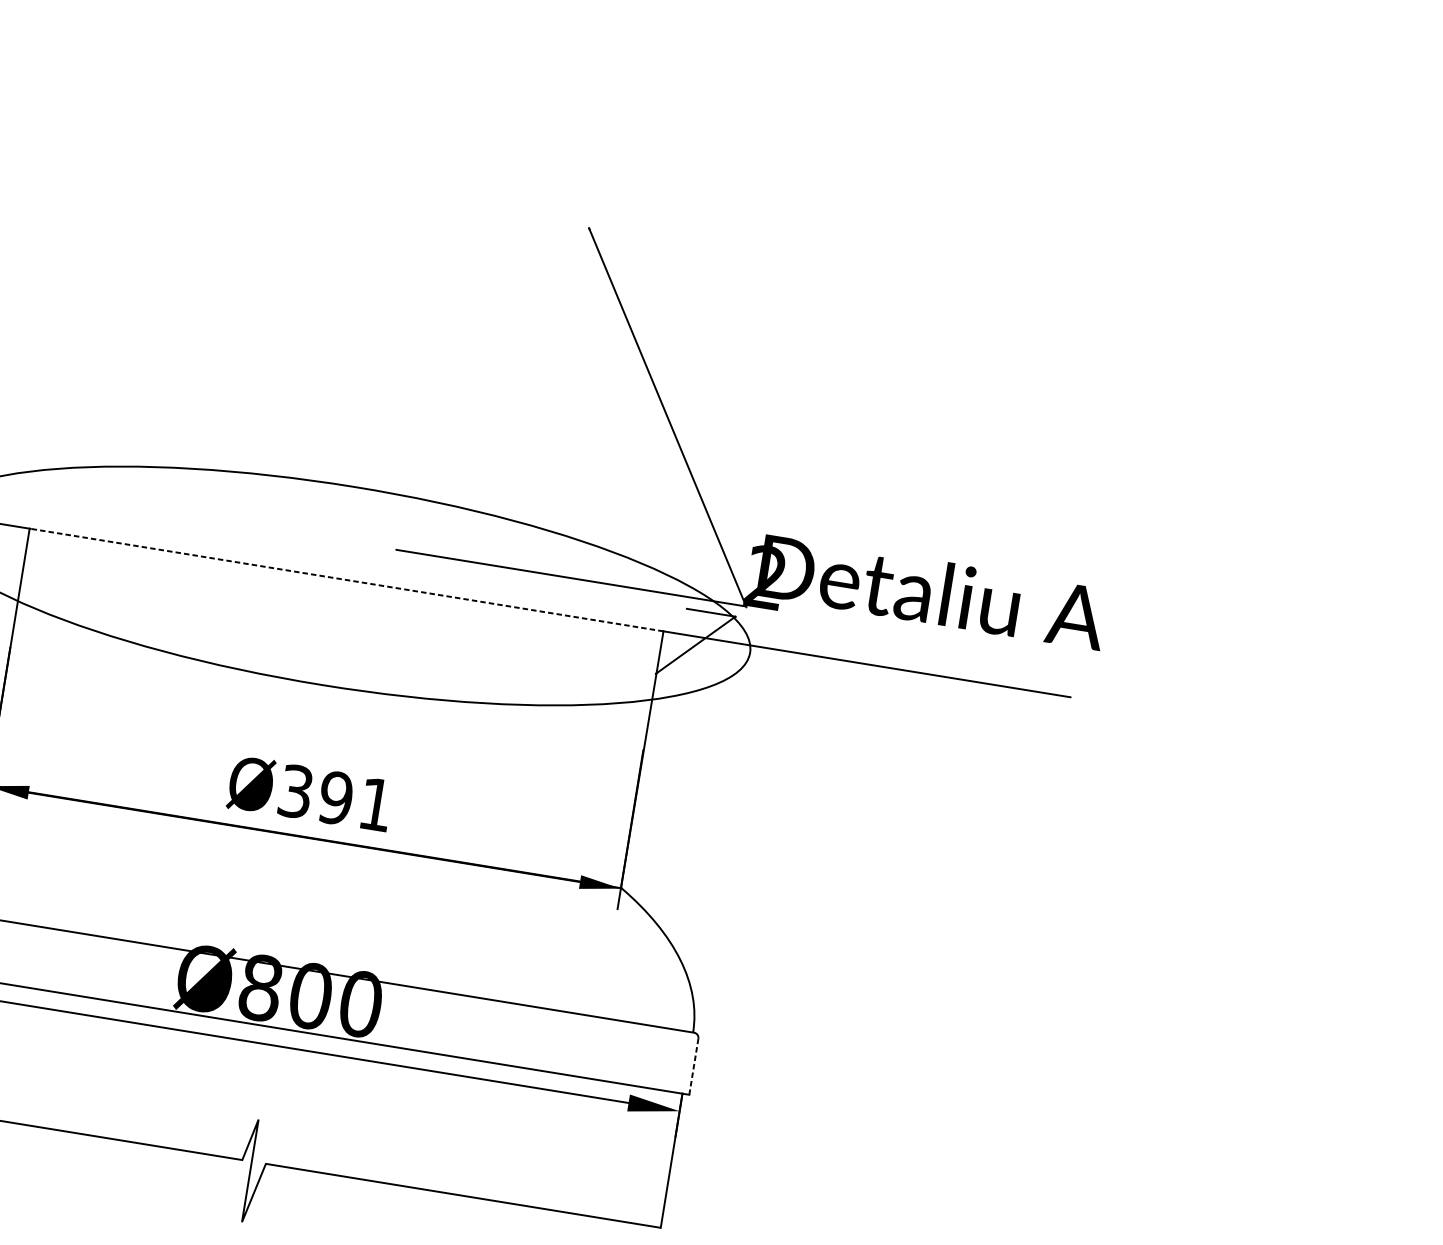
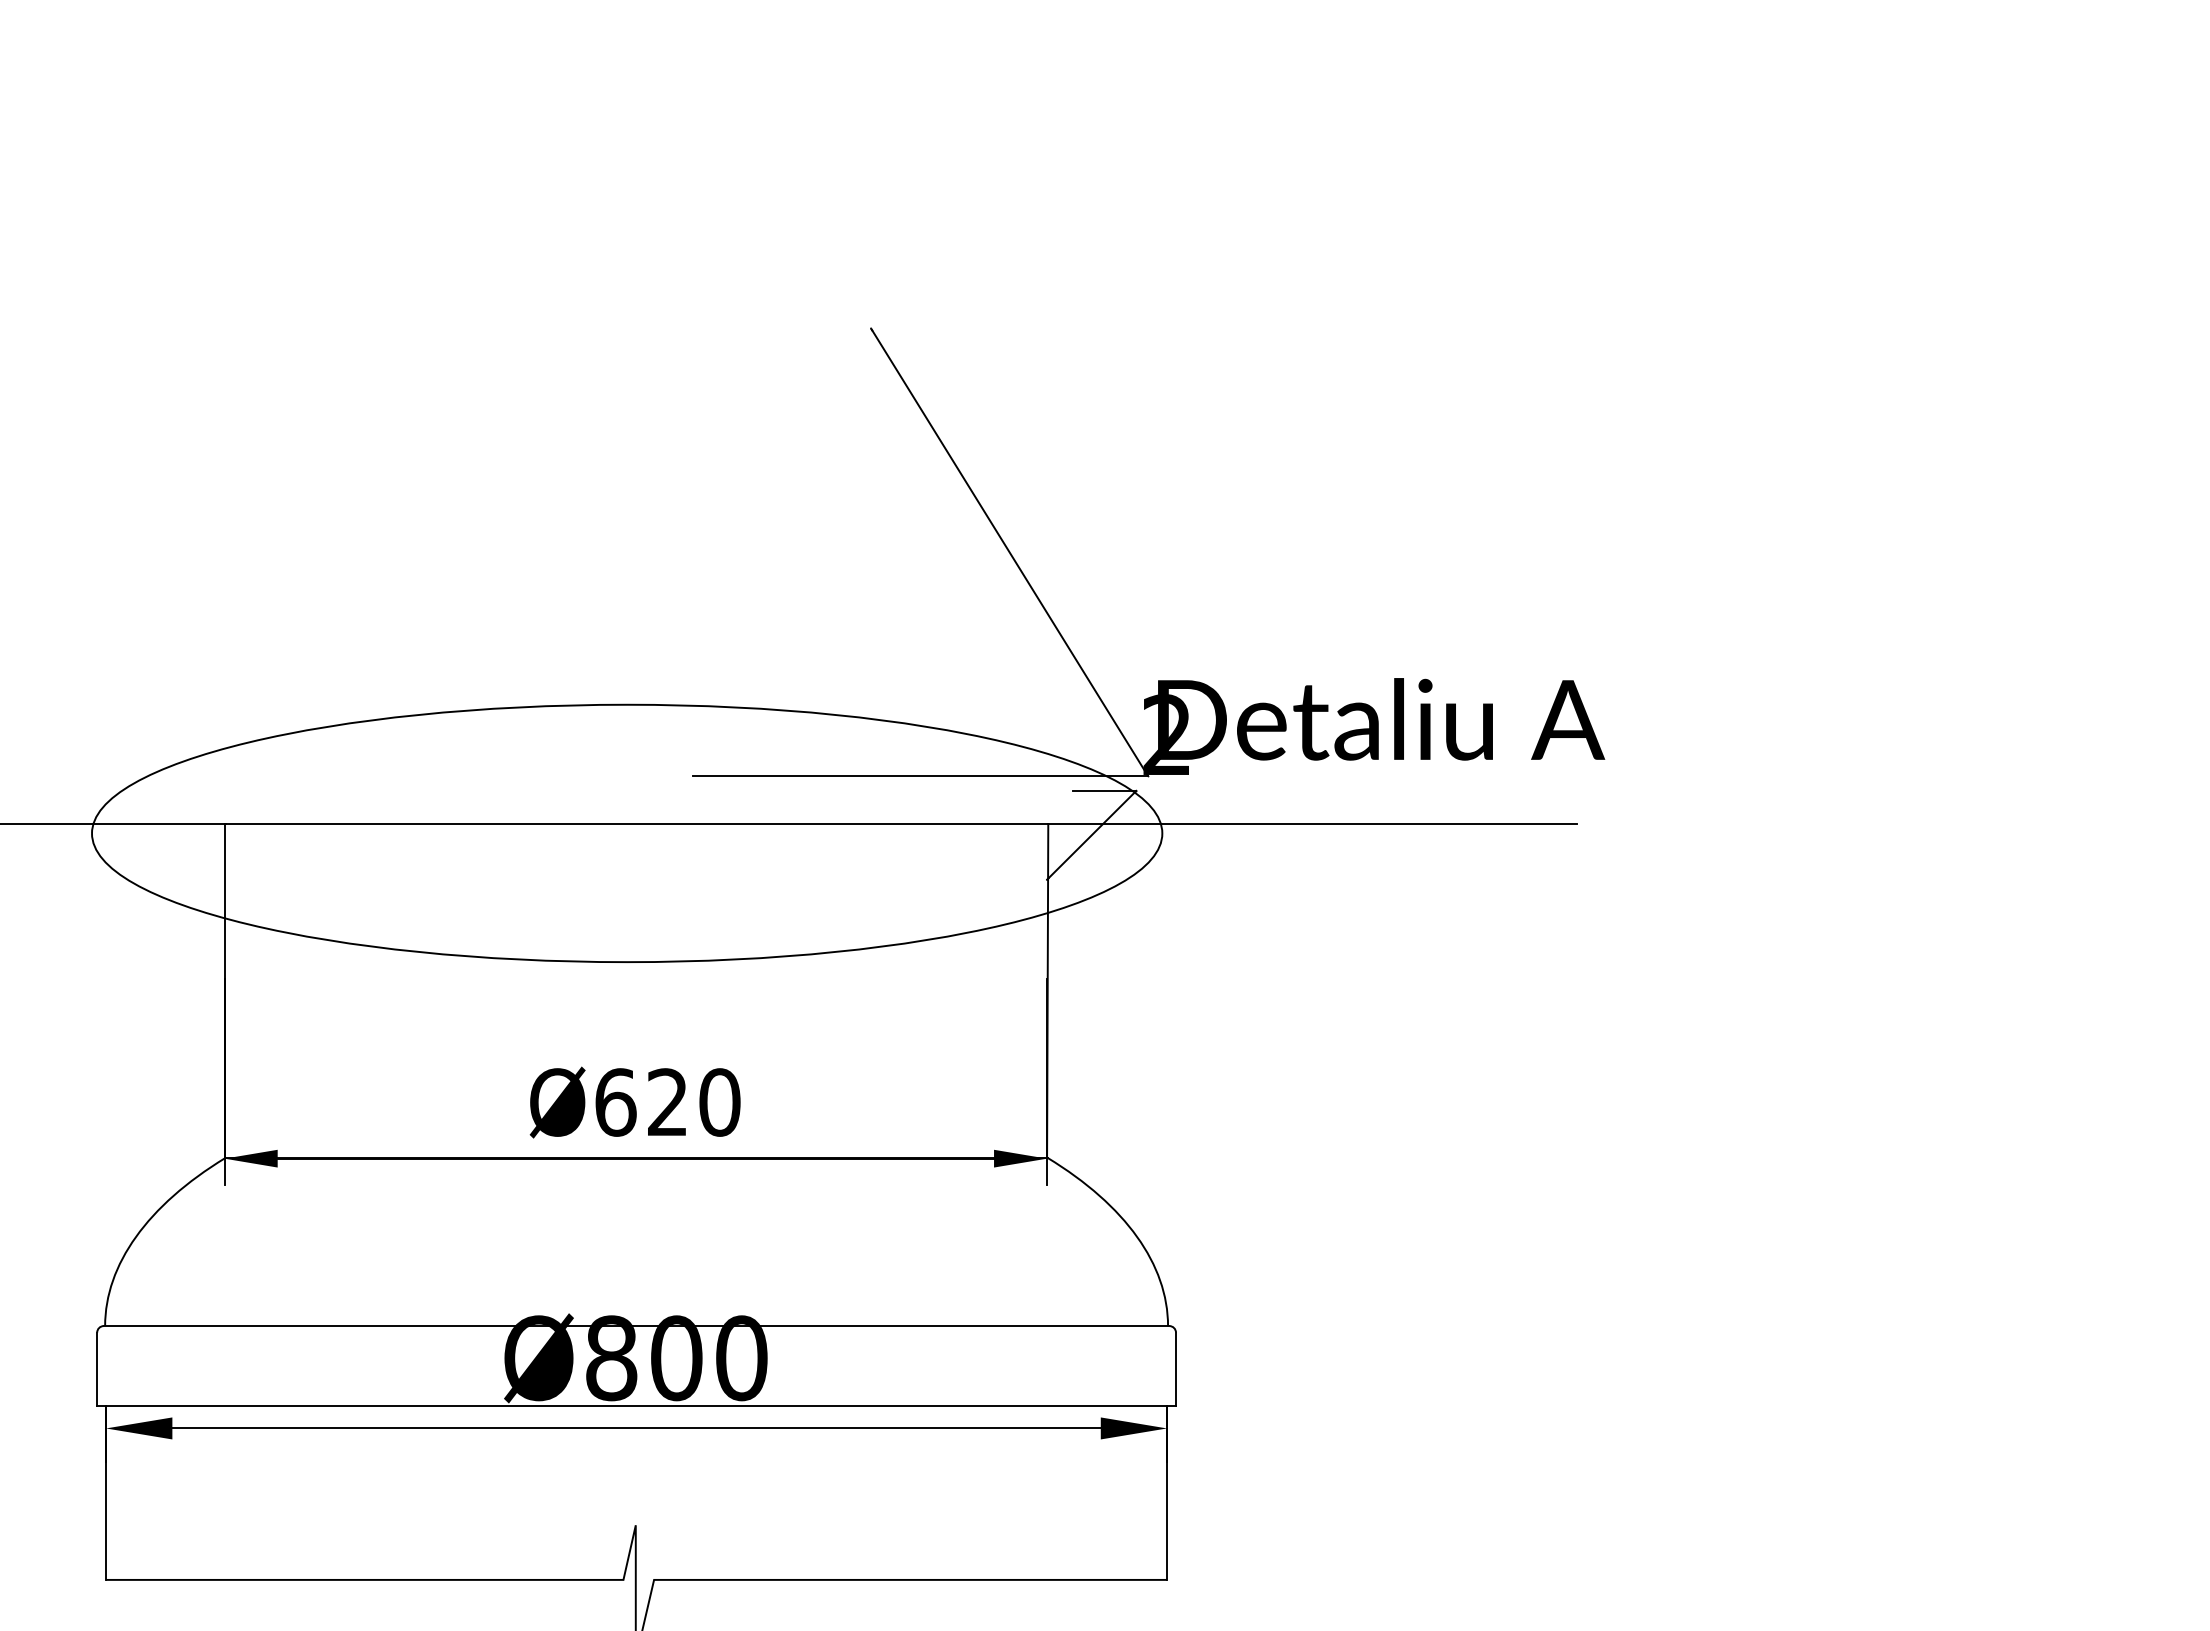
line: (346, 580) -> (636, 824), dashed -> solid
text: (335, 798) -> (667, 1102), Ø391 -> Ø620
line: (694, 1067) -> (1176, 1369), dashed -> solid

